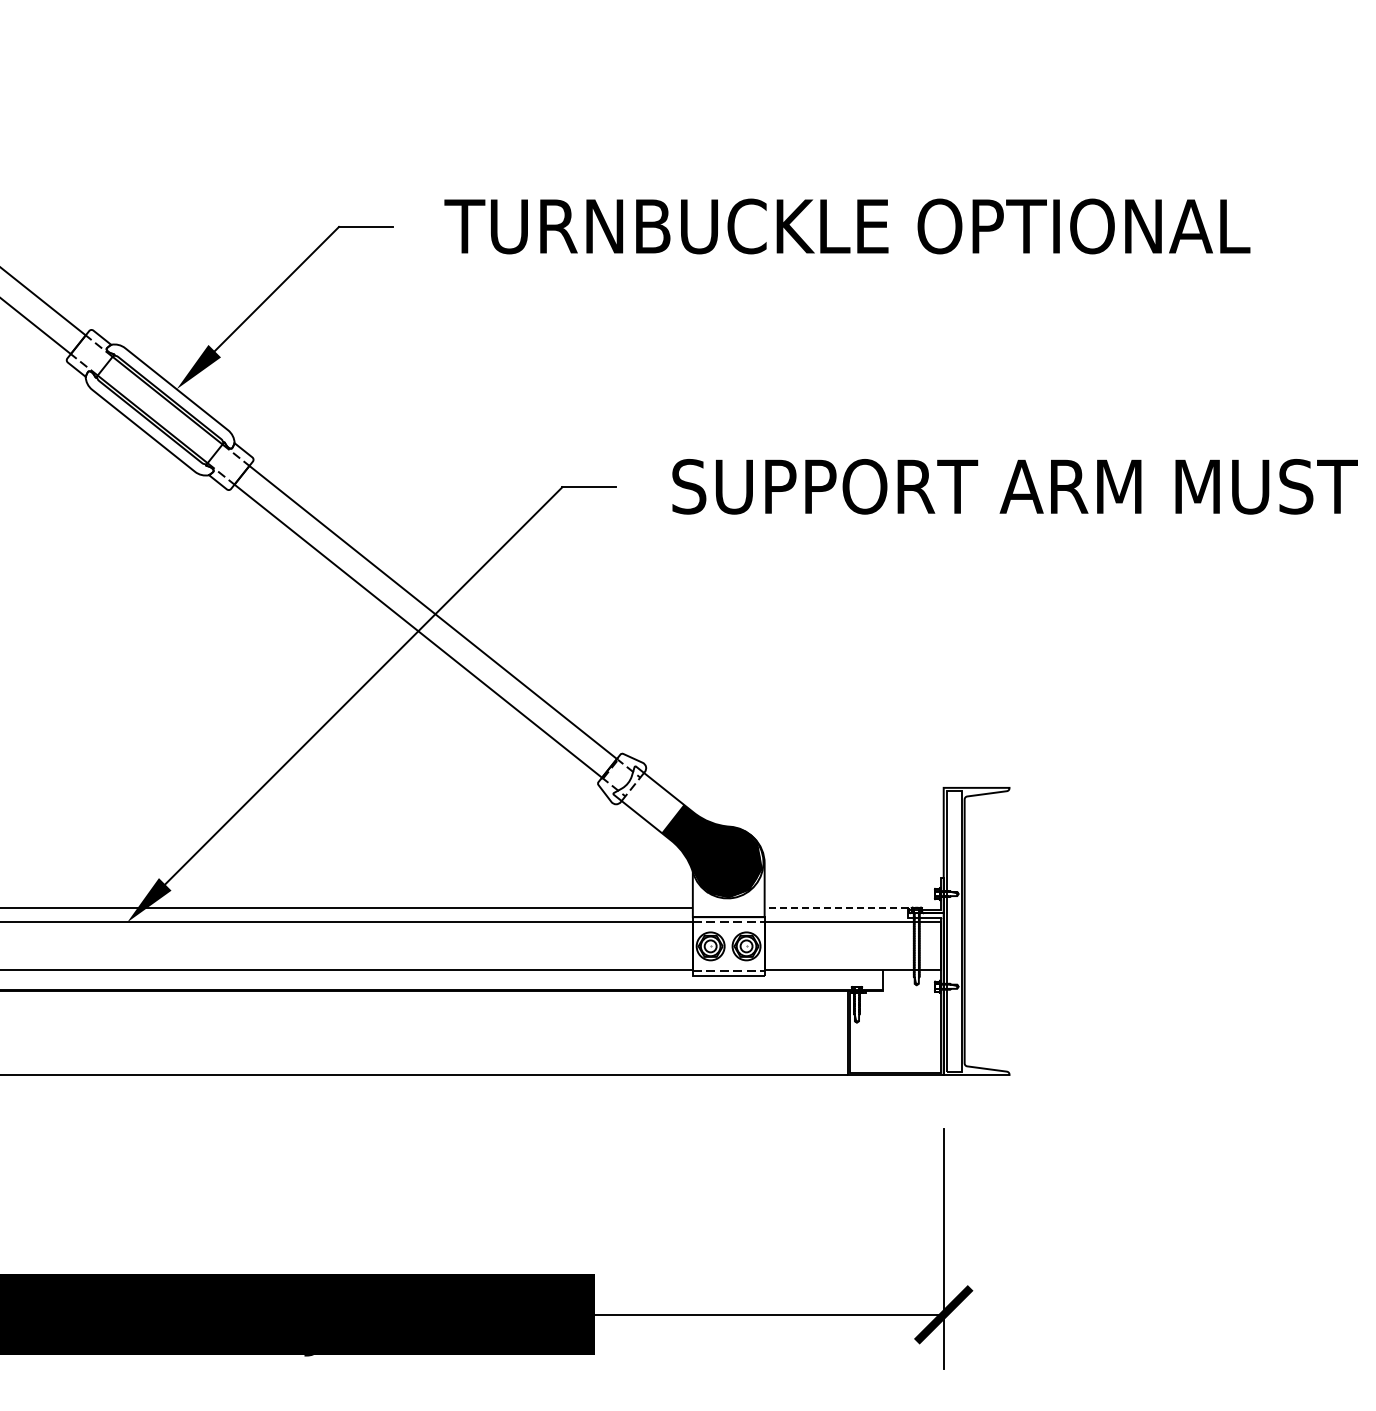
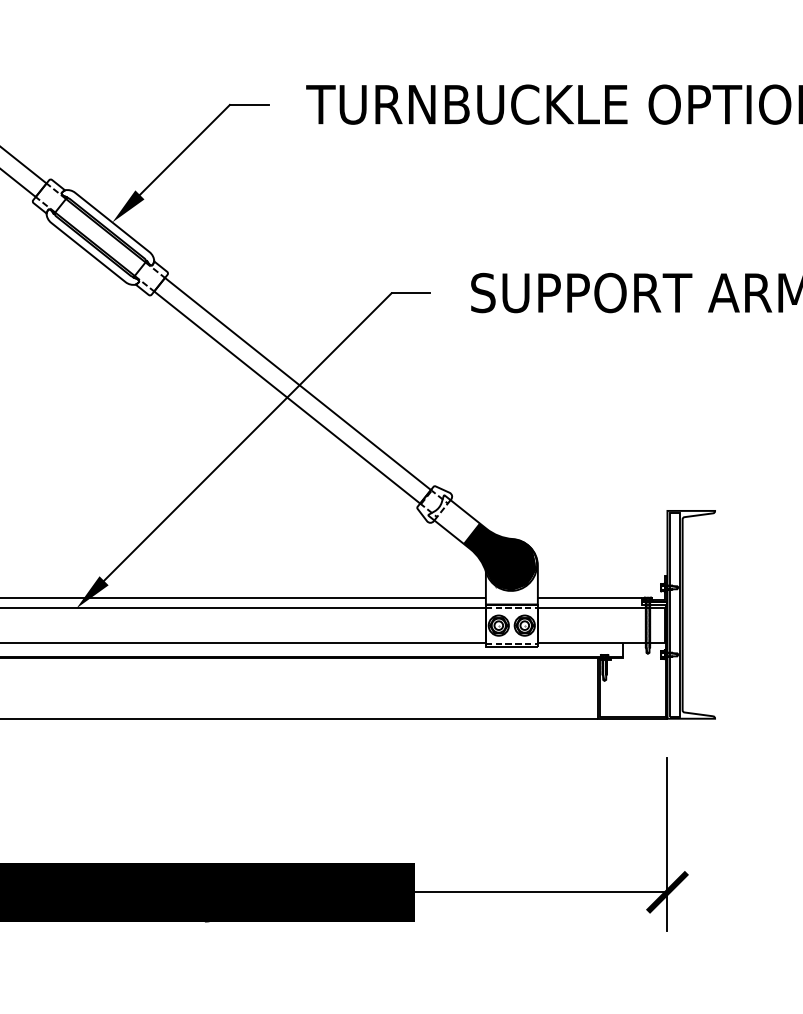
line: (836, 907) -> (589, 597), dashed -> solid

